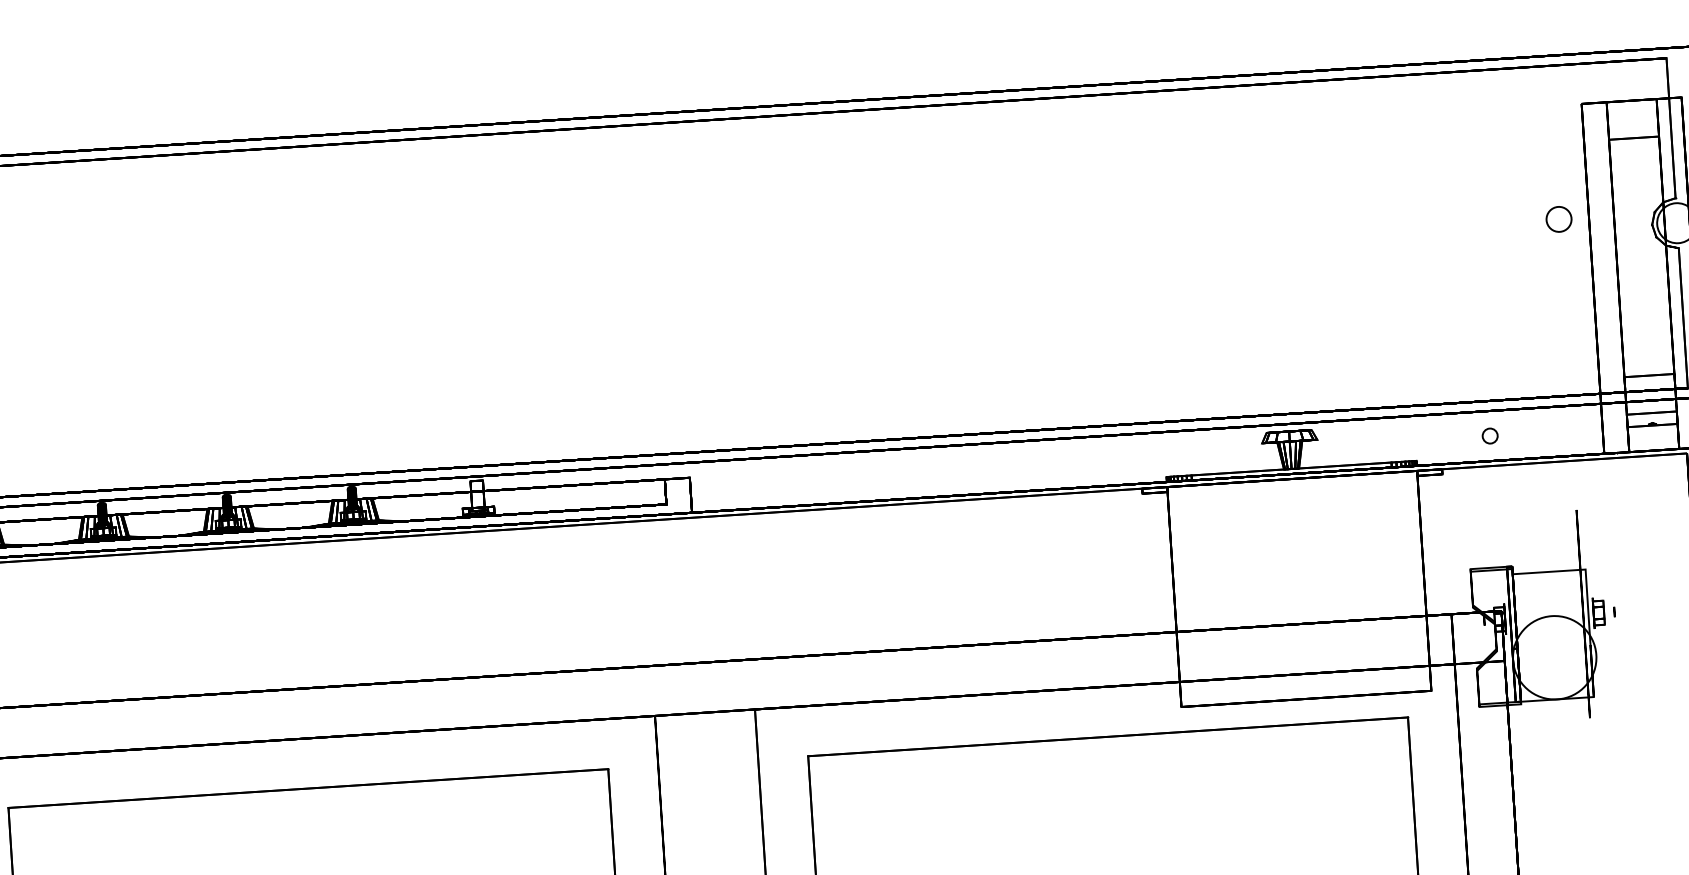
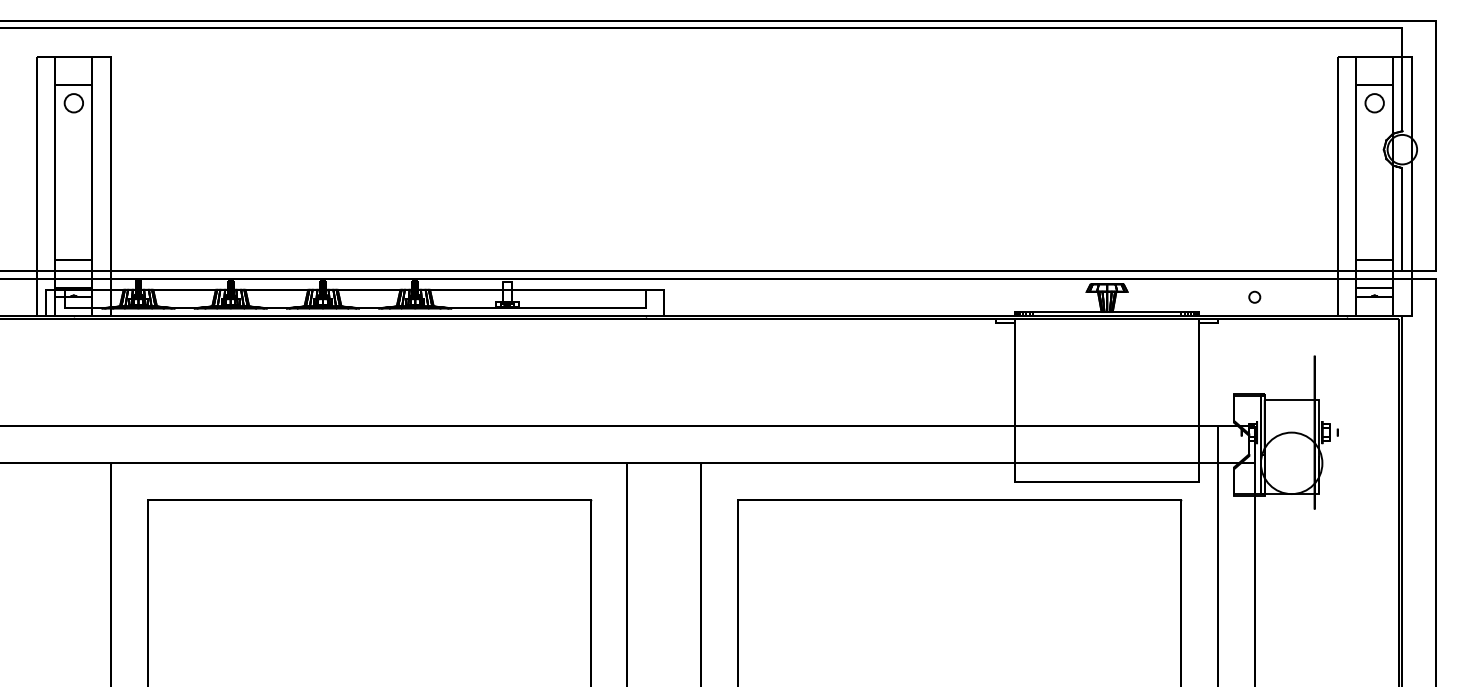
circle: (1558, 219) -> (1374, 103), moved

